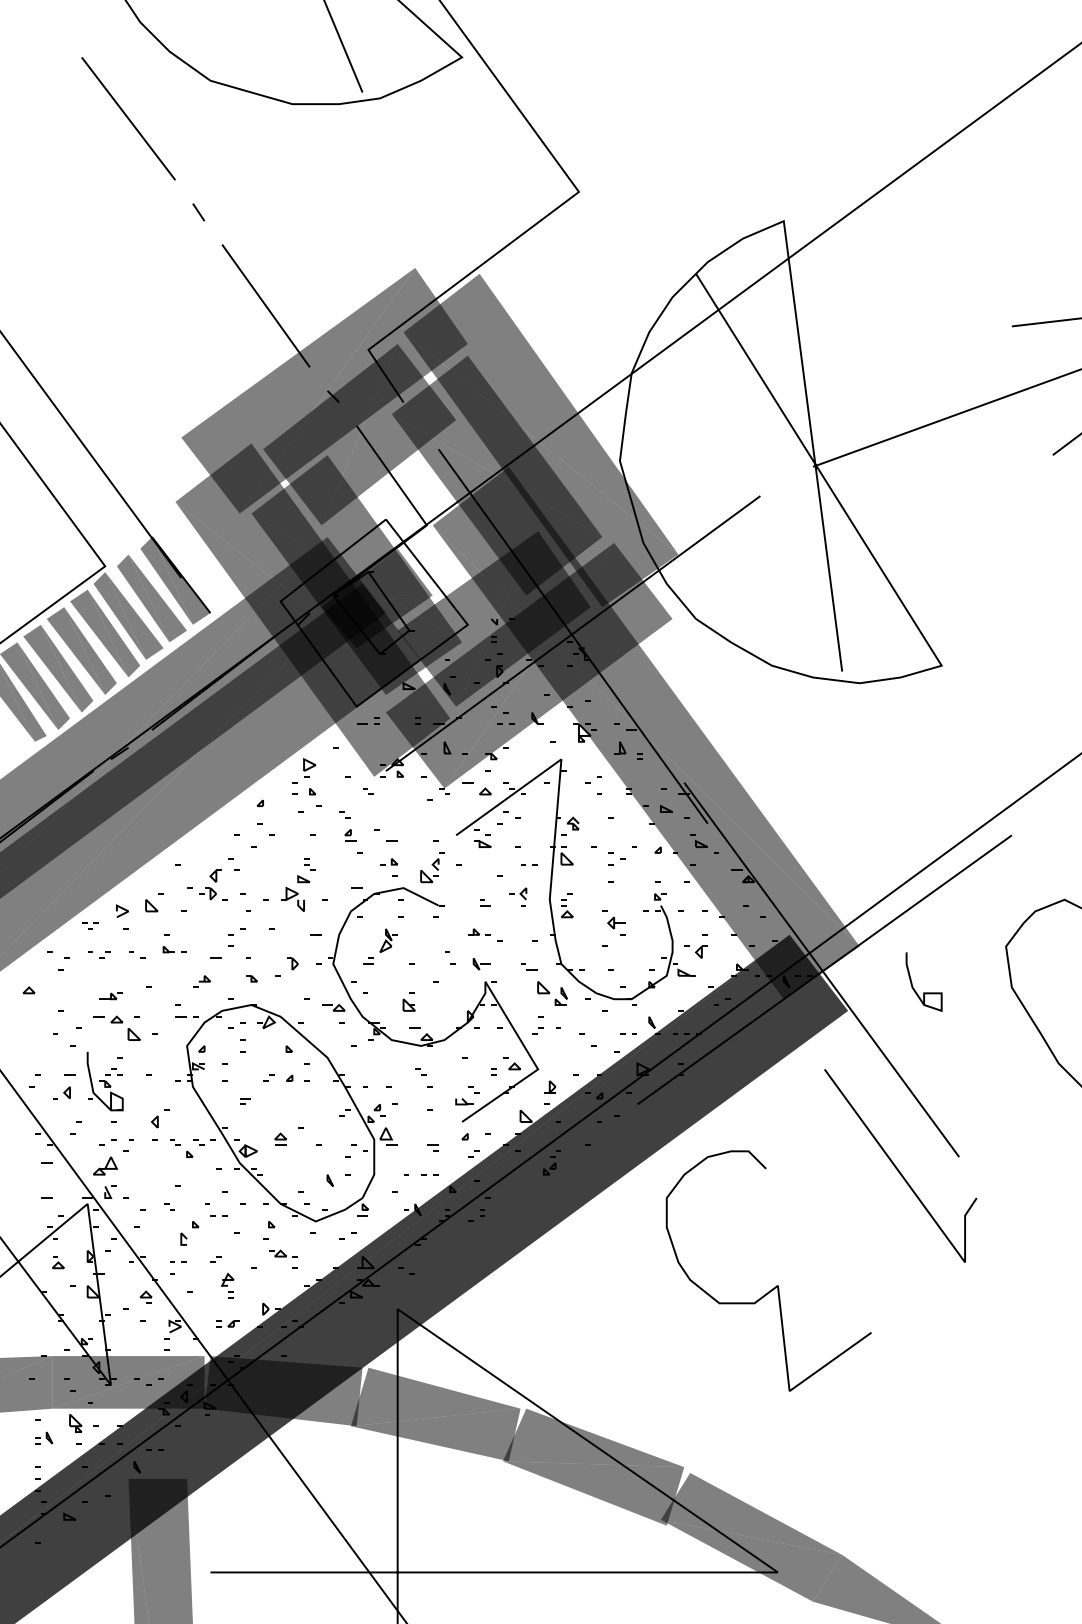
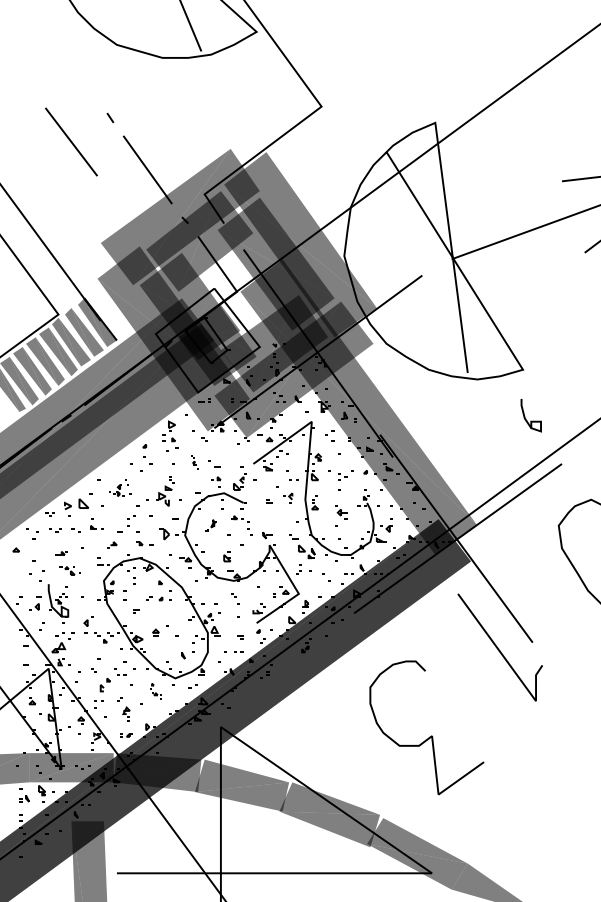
line: (128, 117) -> (71, 141), moved
part: (350, 832) -> (194, 462), size x0.6
part: (215, 879) -> (119, 488), size x0.7
part: (153, 902) -> (85, 501), size x1.4
part: (485, 933) -> (240, 518), moved
part: (378, 946) -> (210, 525), size x0.6
part: (287, 965) -> (159, 536), size x1.6
curve: (922, 991) -> (530, 420), moved
part: (125, 1027) -> (69, 570), size x0.6
part: (279, 1245) -> (155, 691), size x0.6
curve: (776, 1284) -> (431, 735), moved

